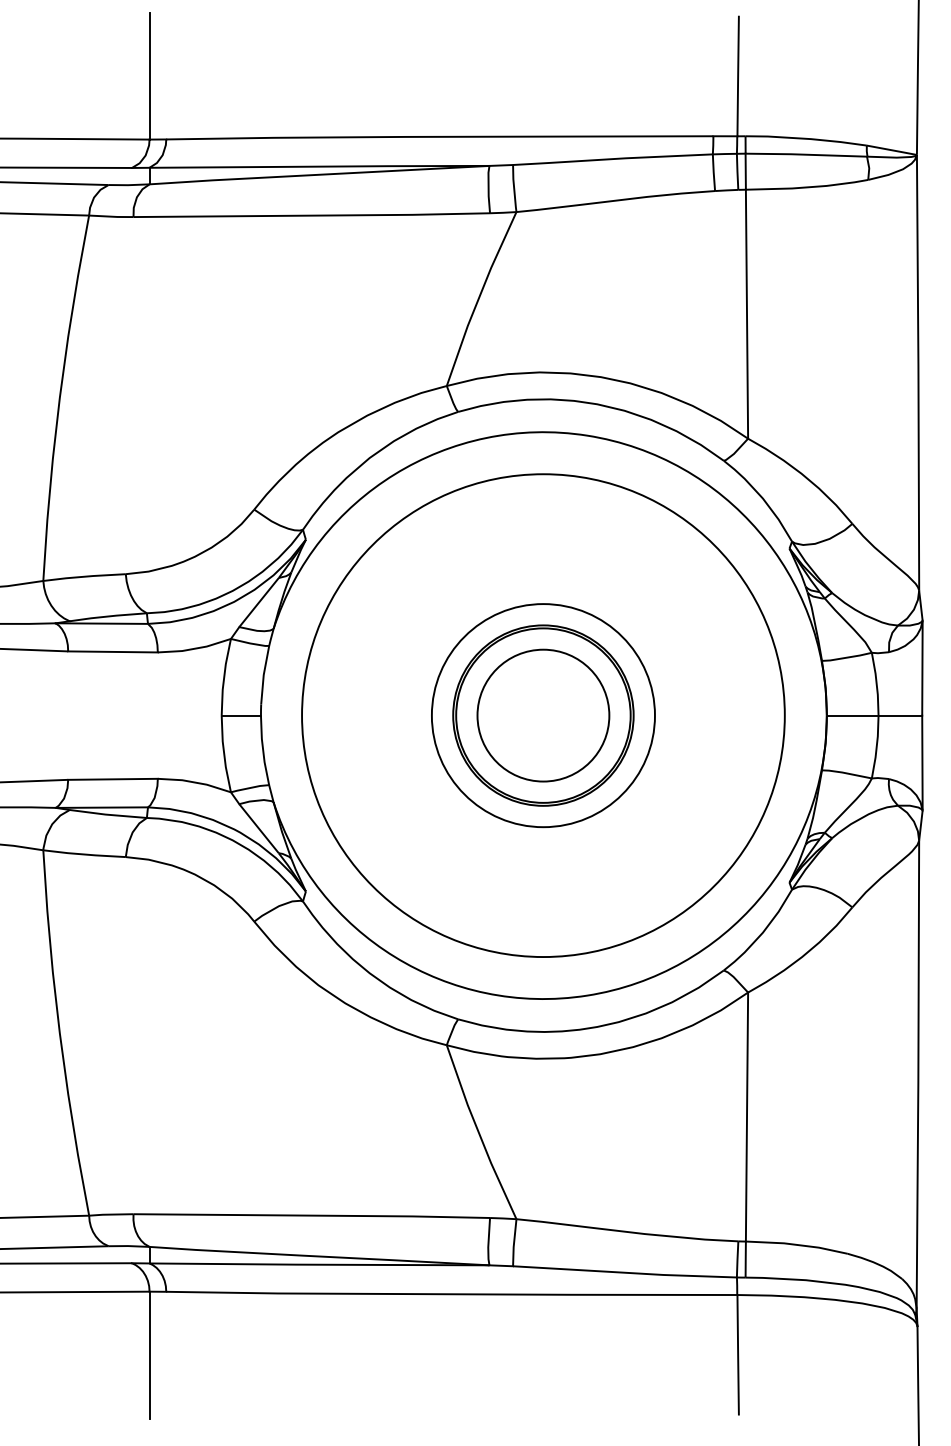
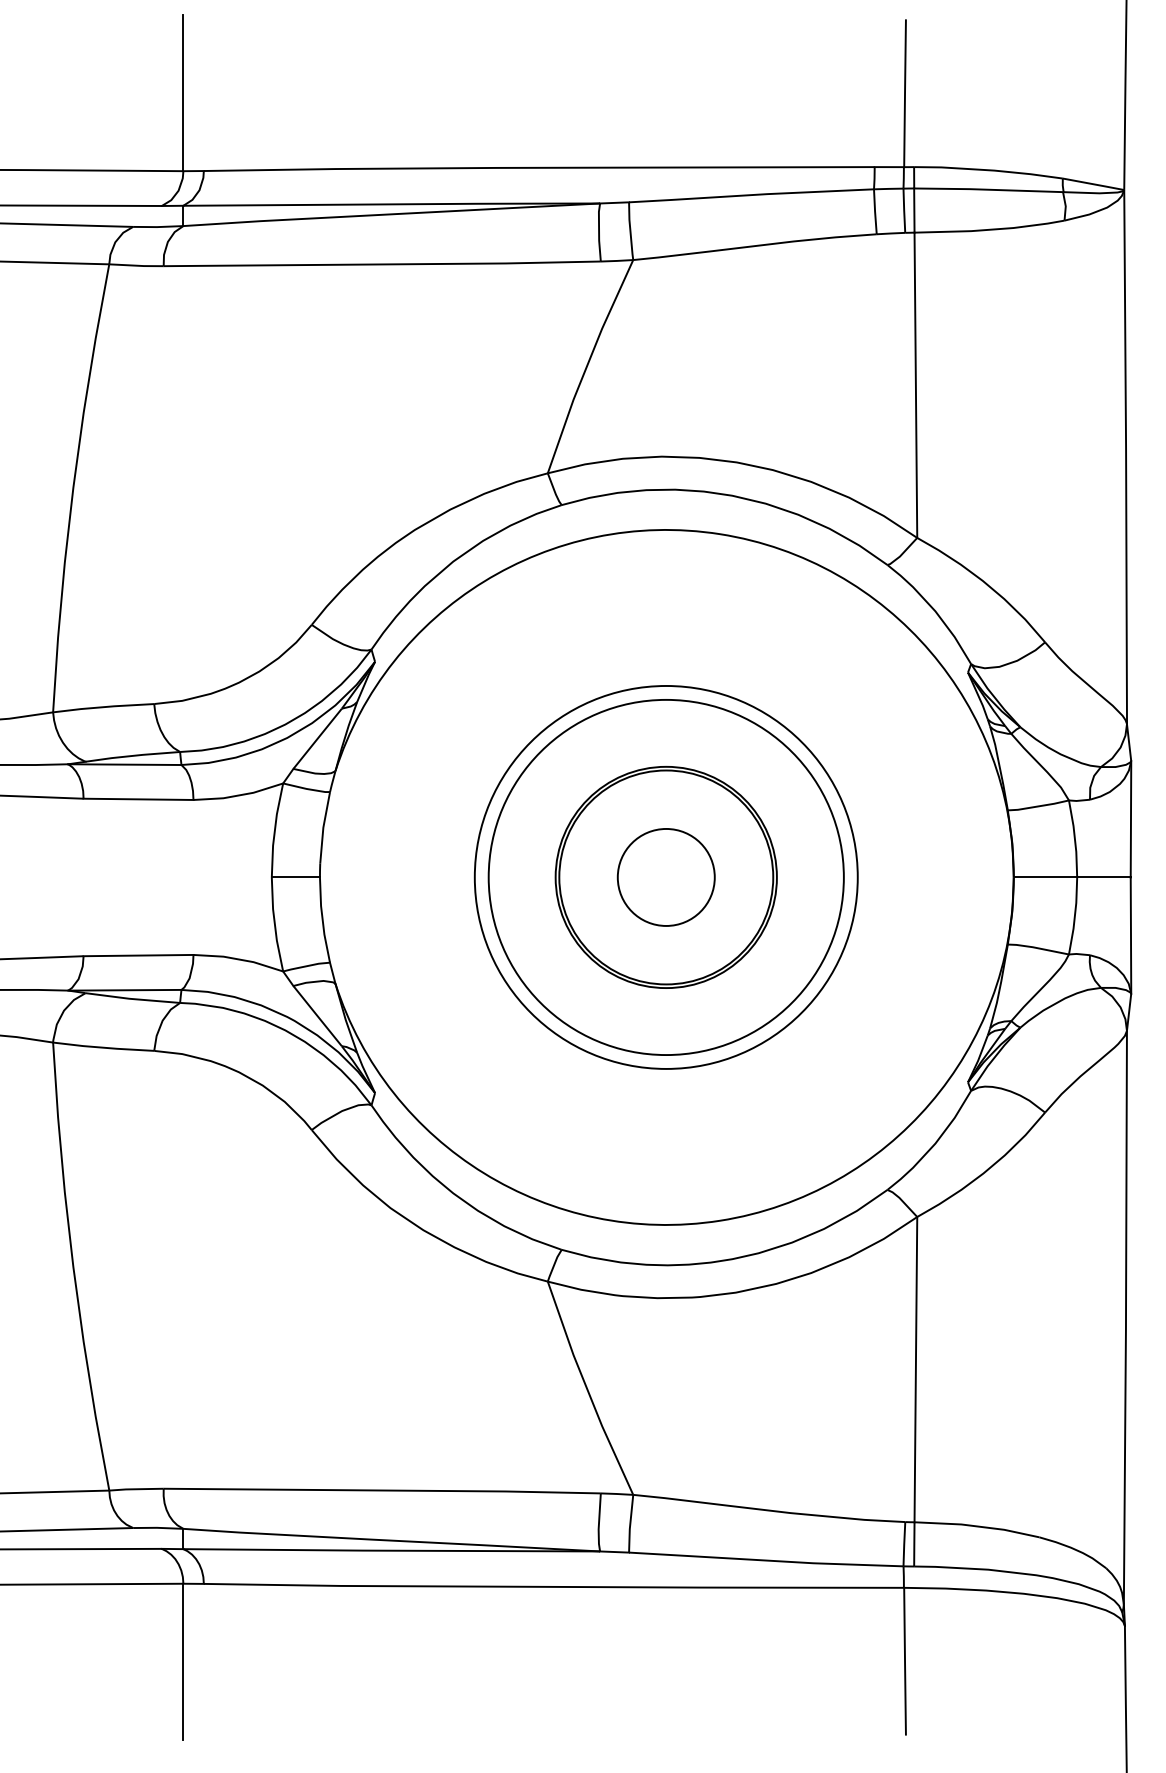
circle: (543, 715) -> (666, 877), size x0.6
circle: (543, 715) -> (666, 877), size x0.6
circle: (543, 715) -> (666, 877), size x1.4

